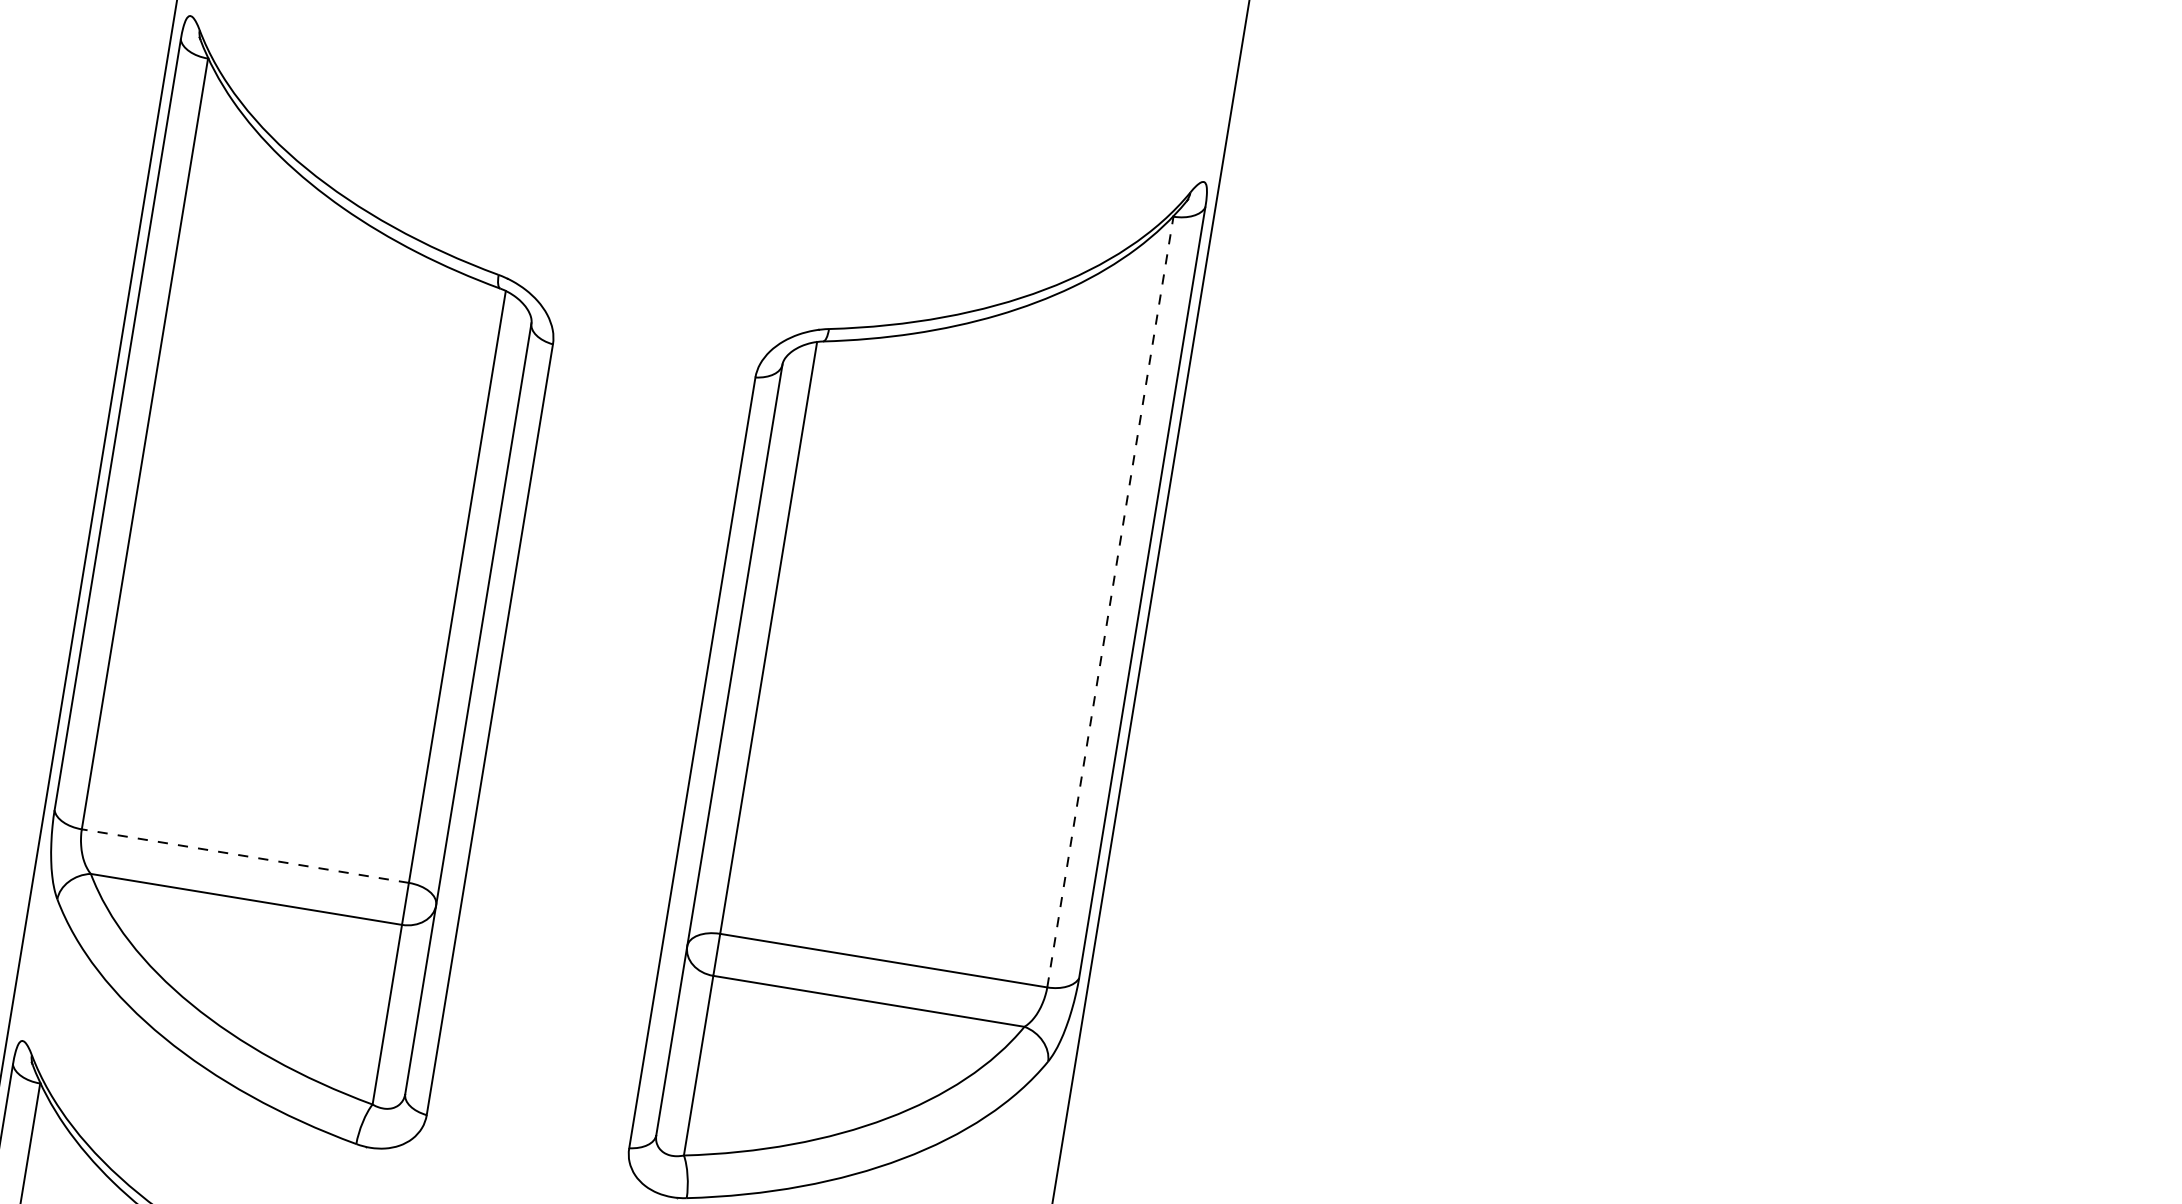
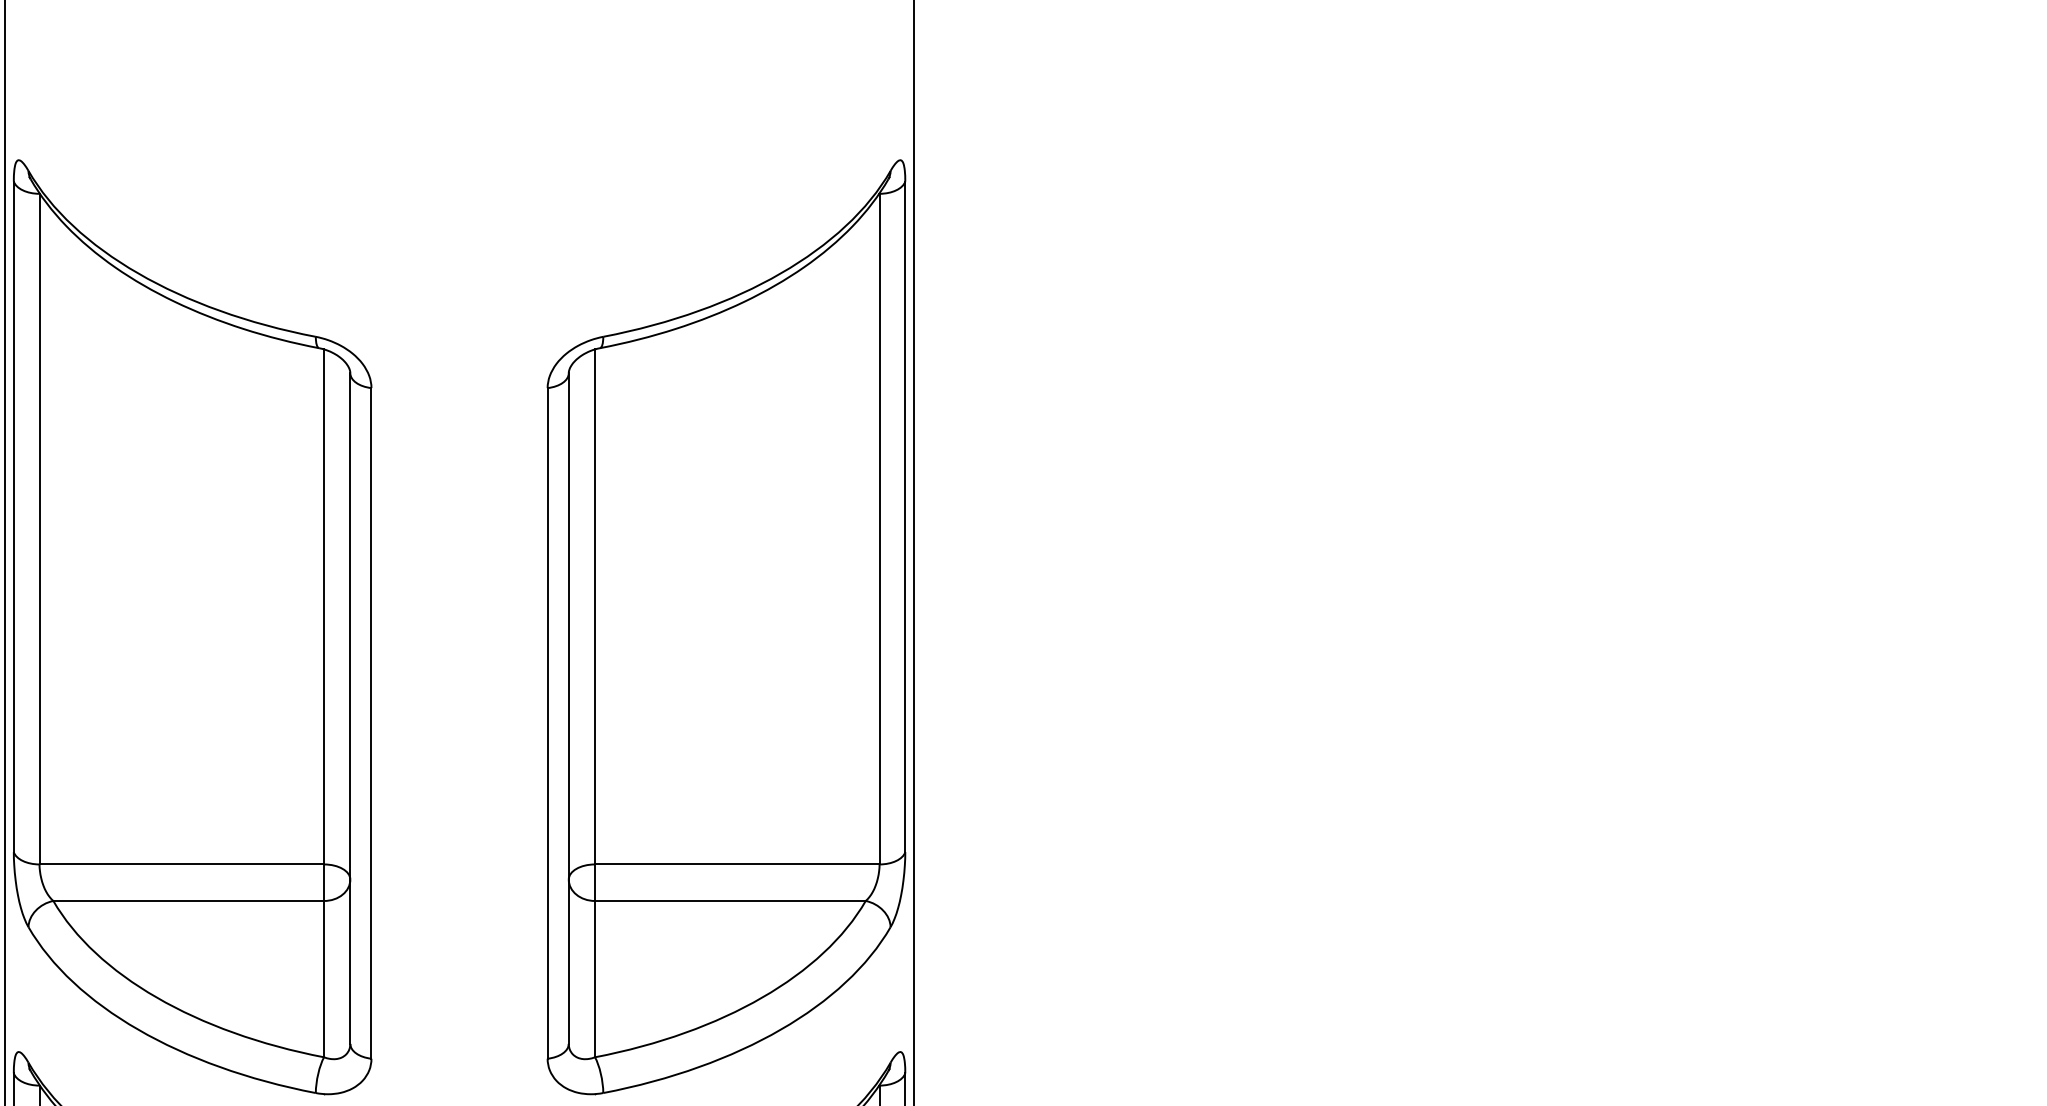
line: (1110, 601) -> (879, 528), dashed -> solid
line: (244, 856) -> (181, 864), dashed -> solid

